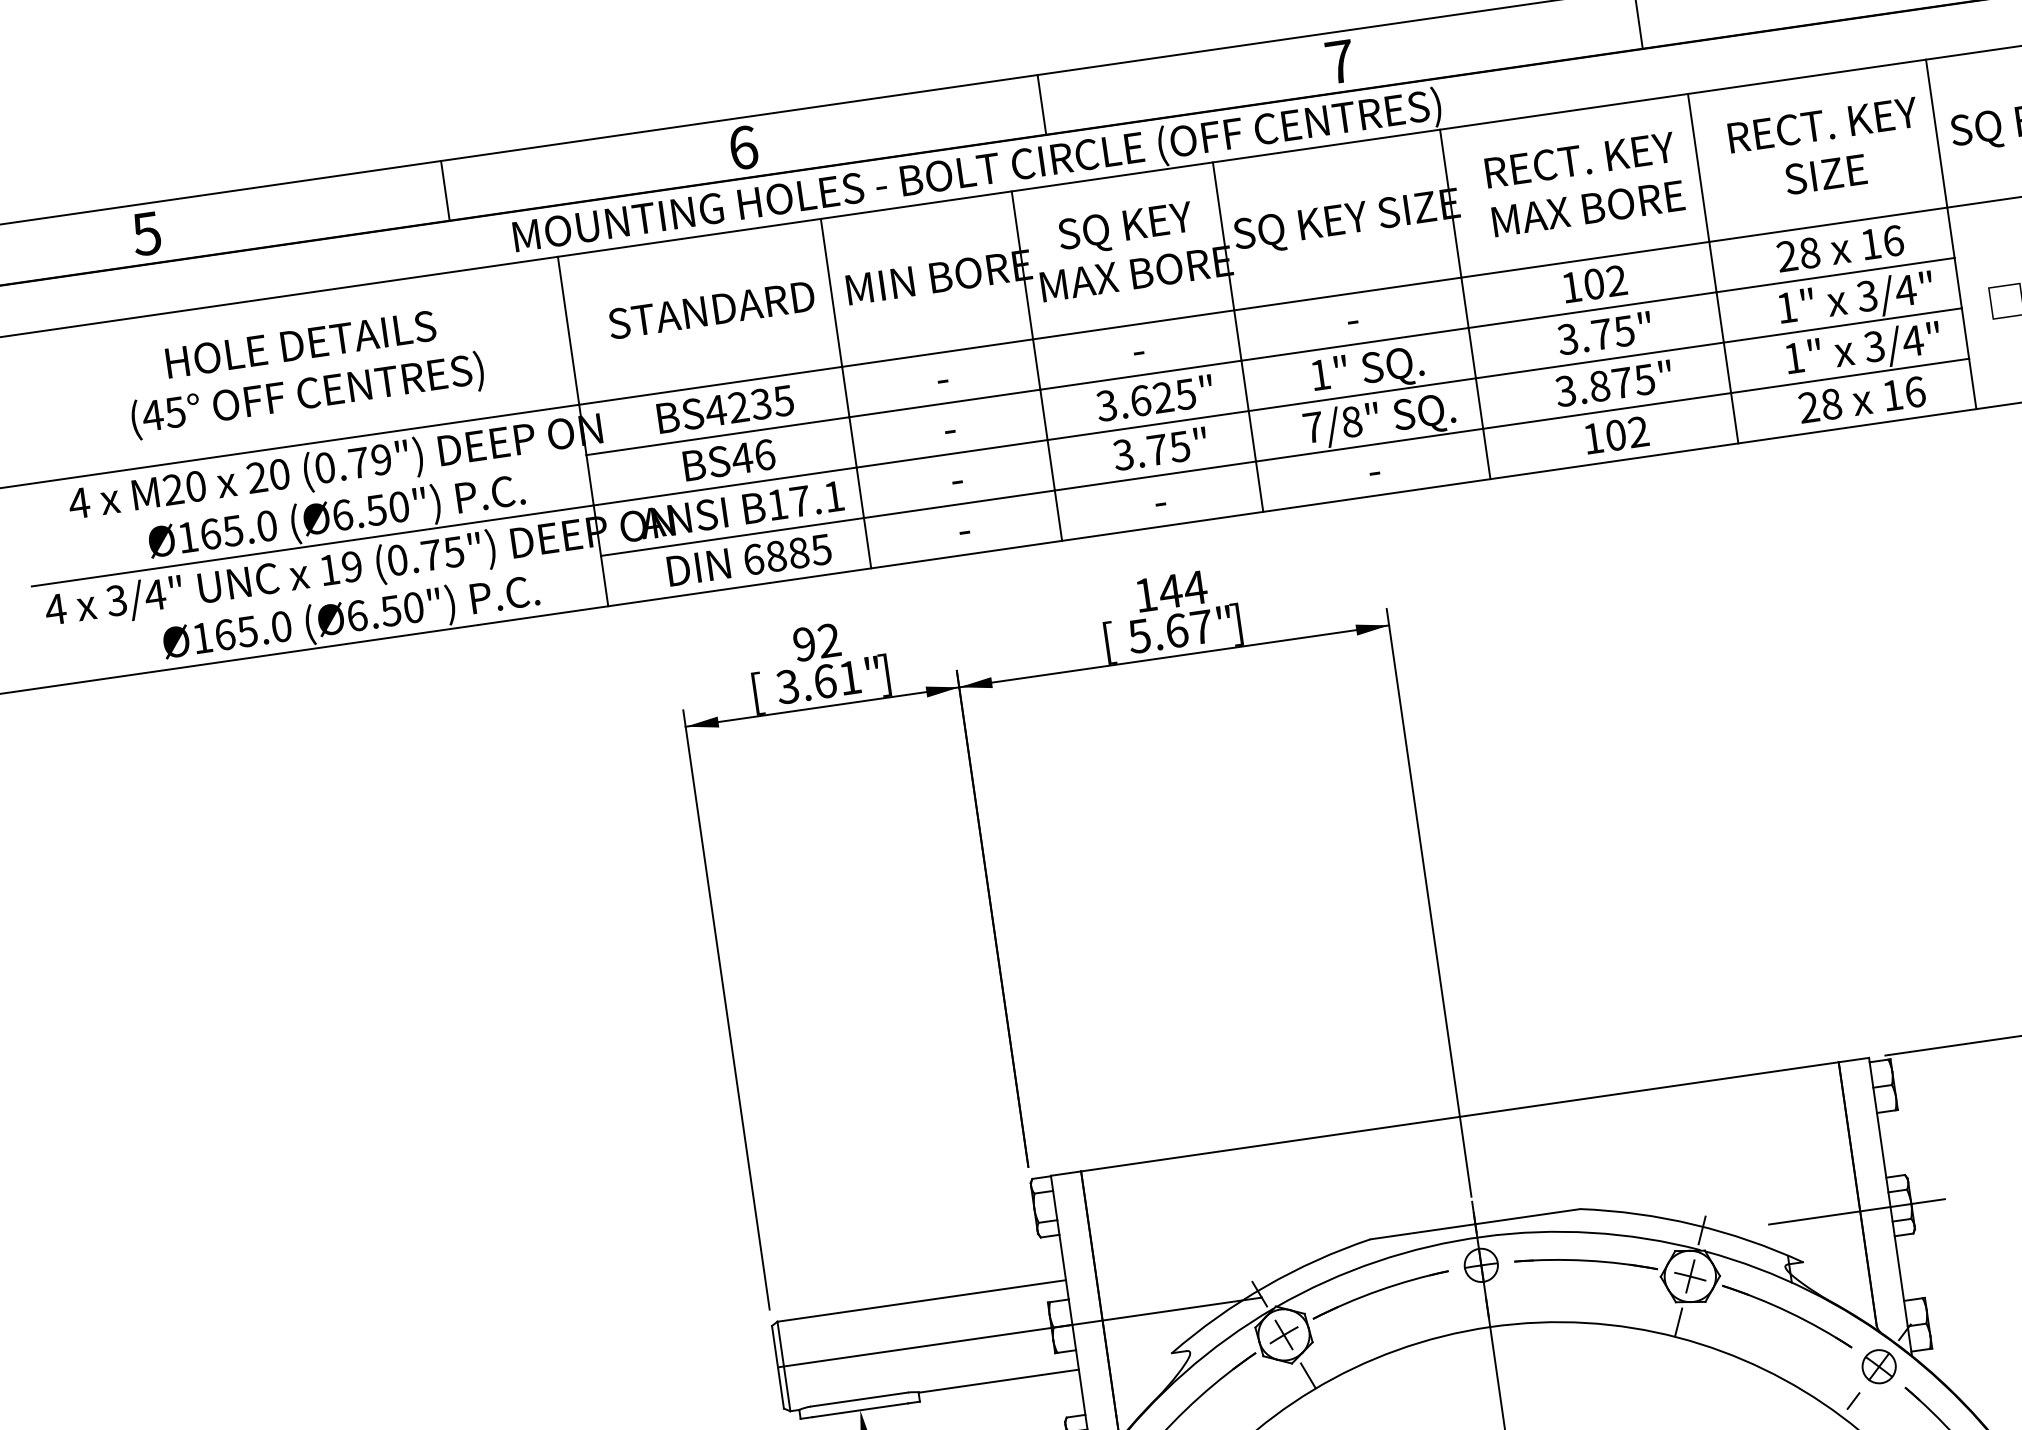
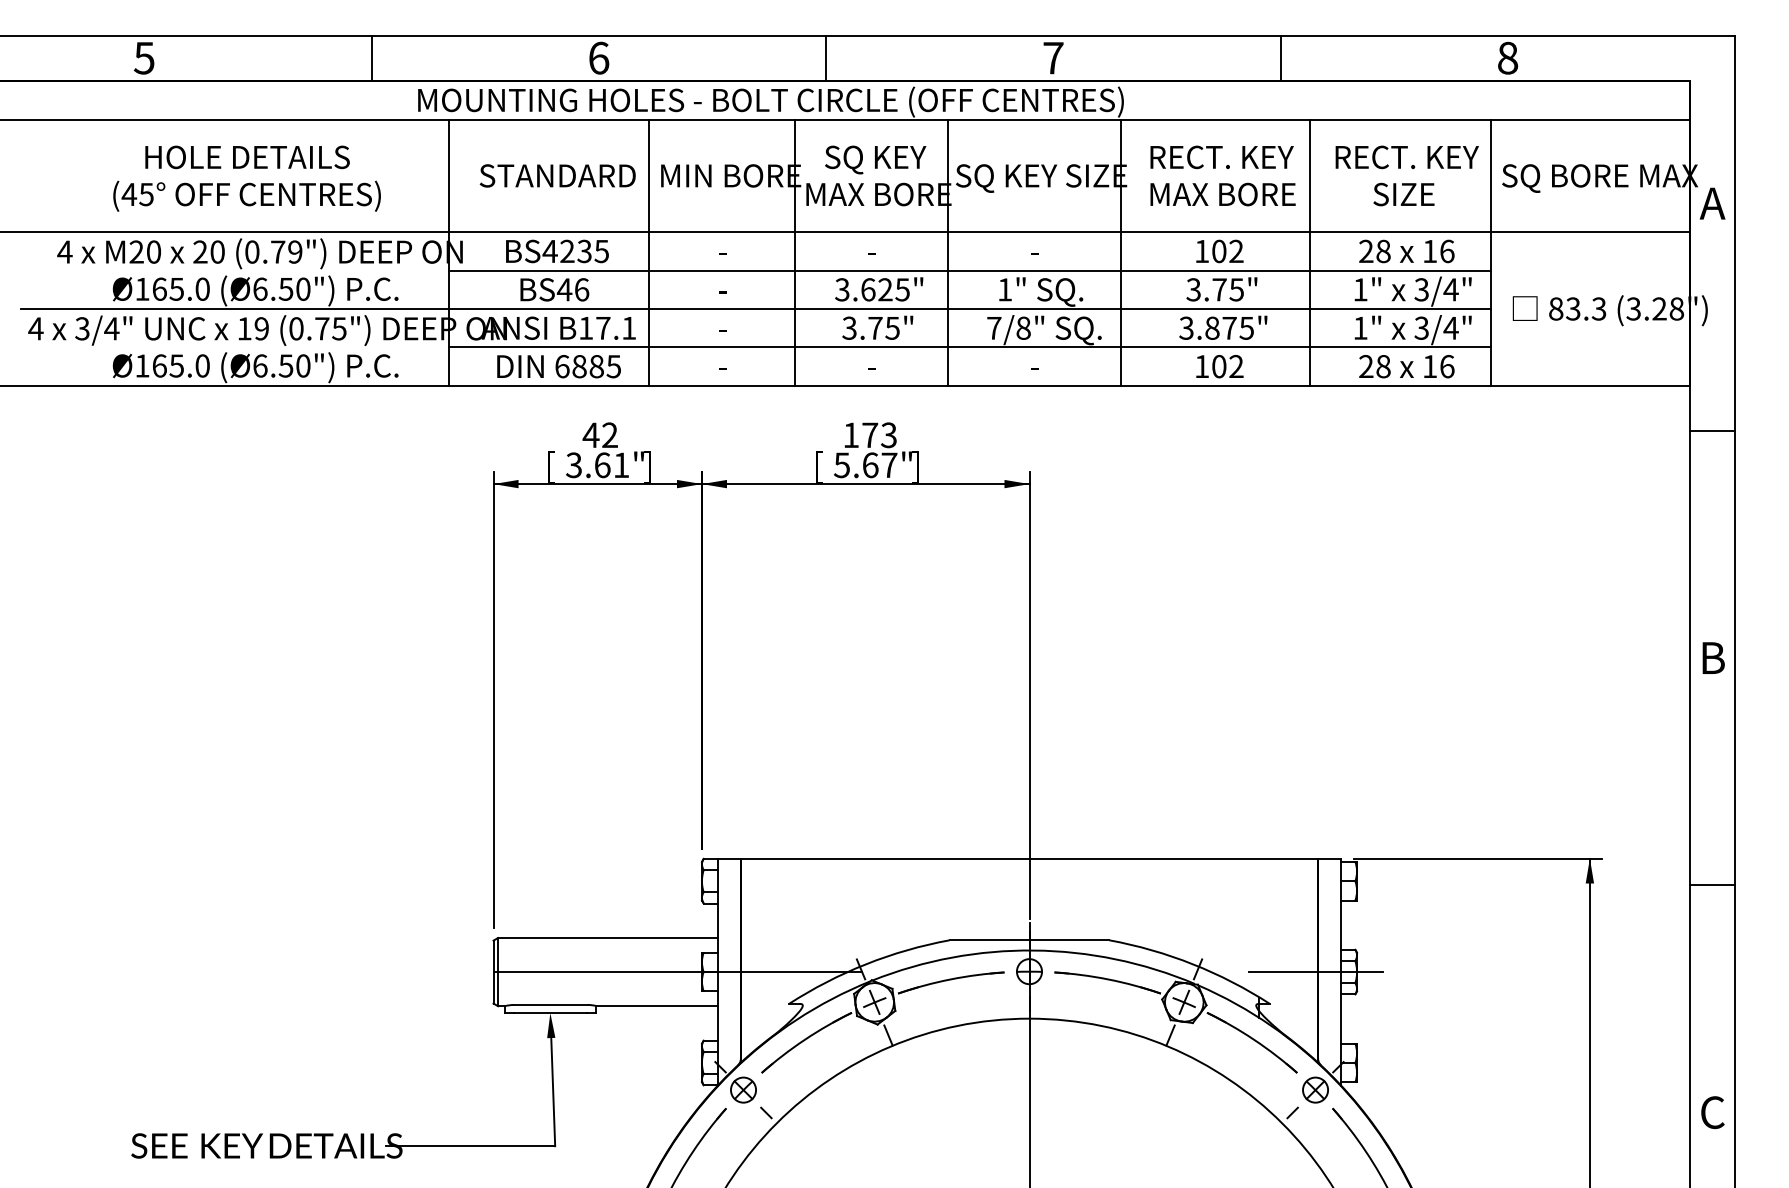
text: (1183, 589) -> (879, 435), 144 -> 173
text: (803, 644) -> (590, 435), 92 -> 42

